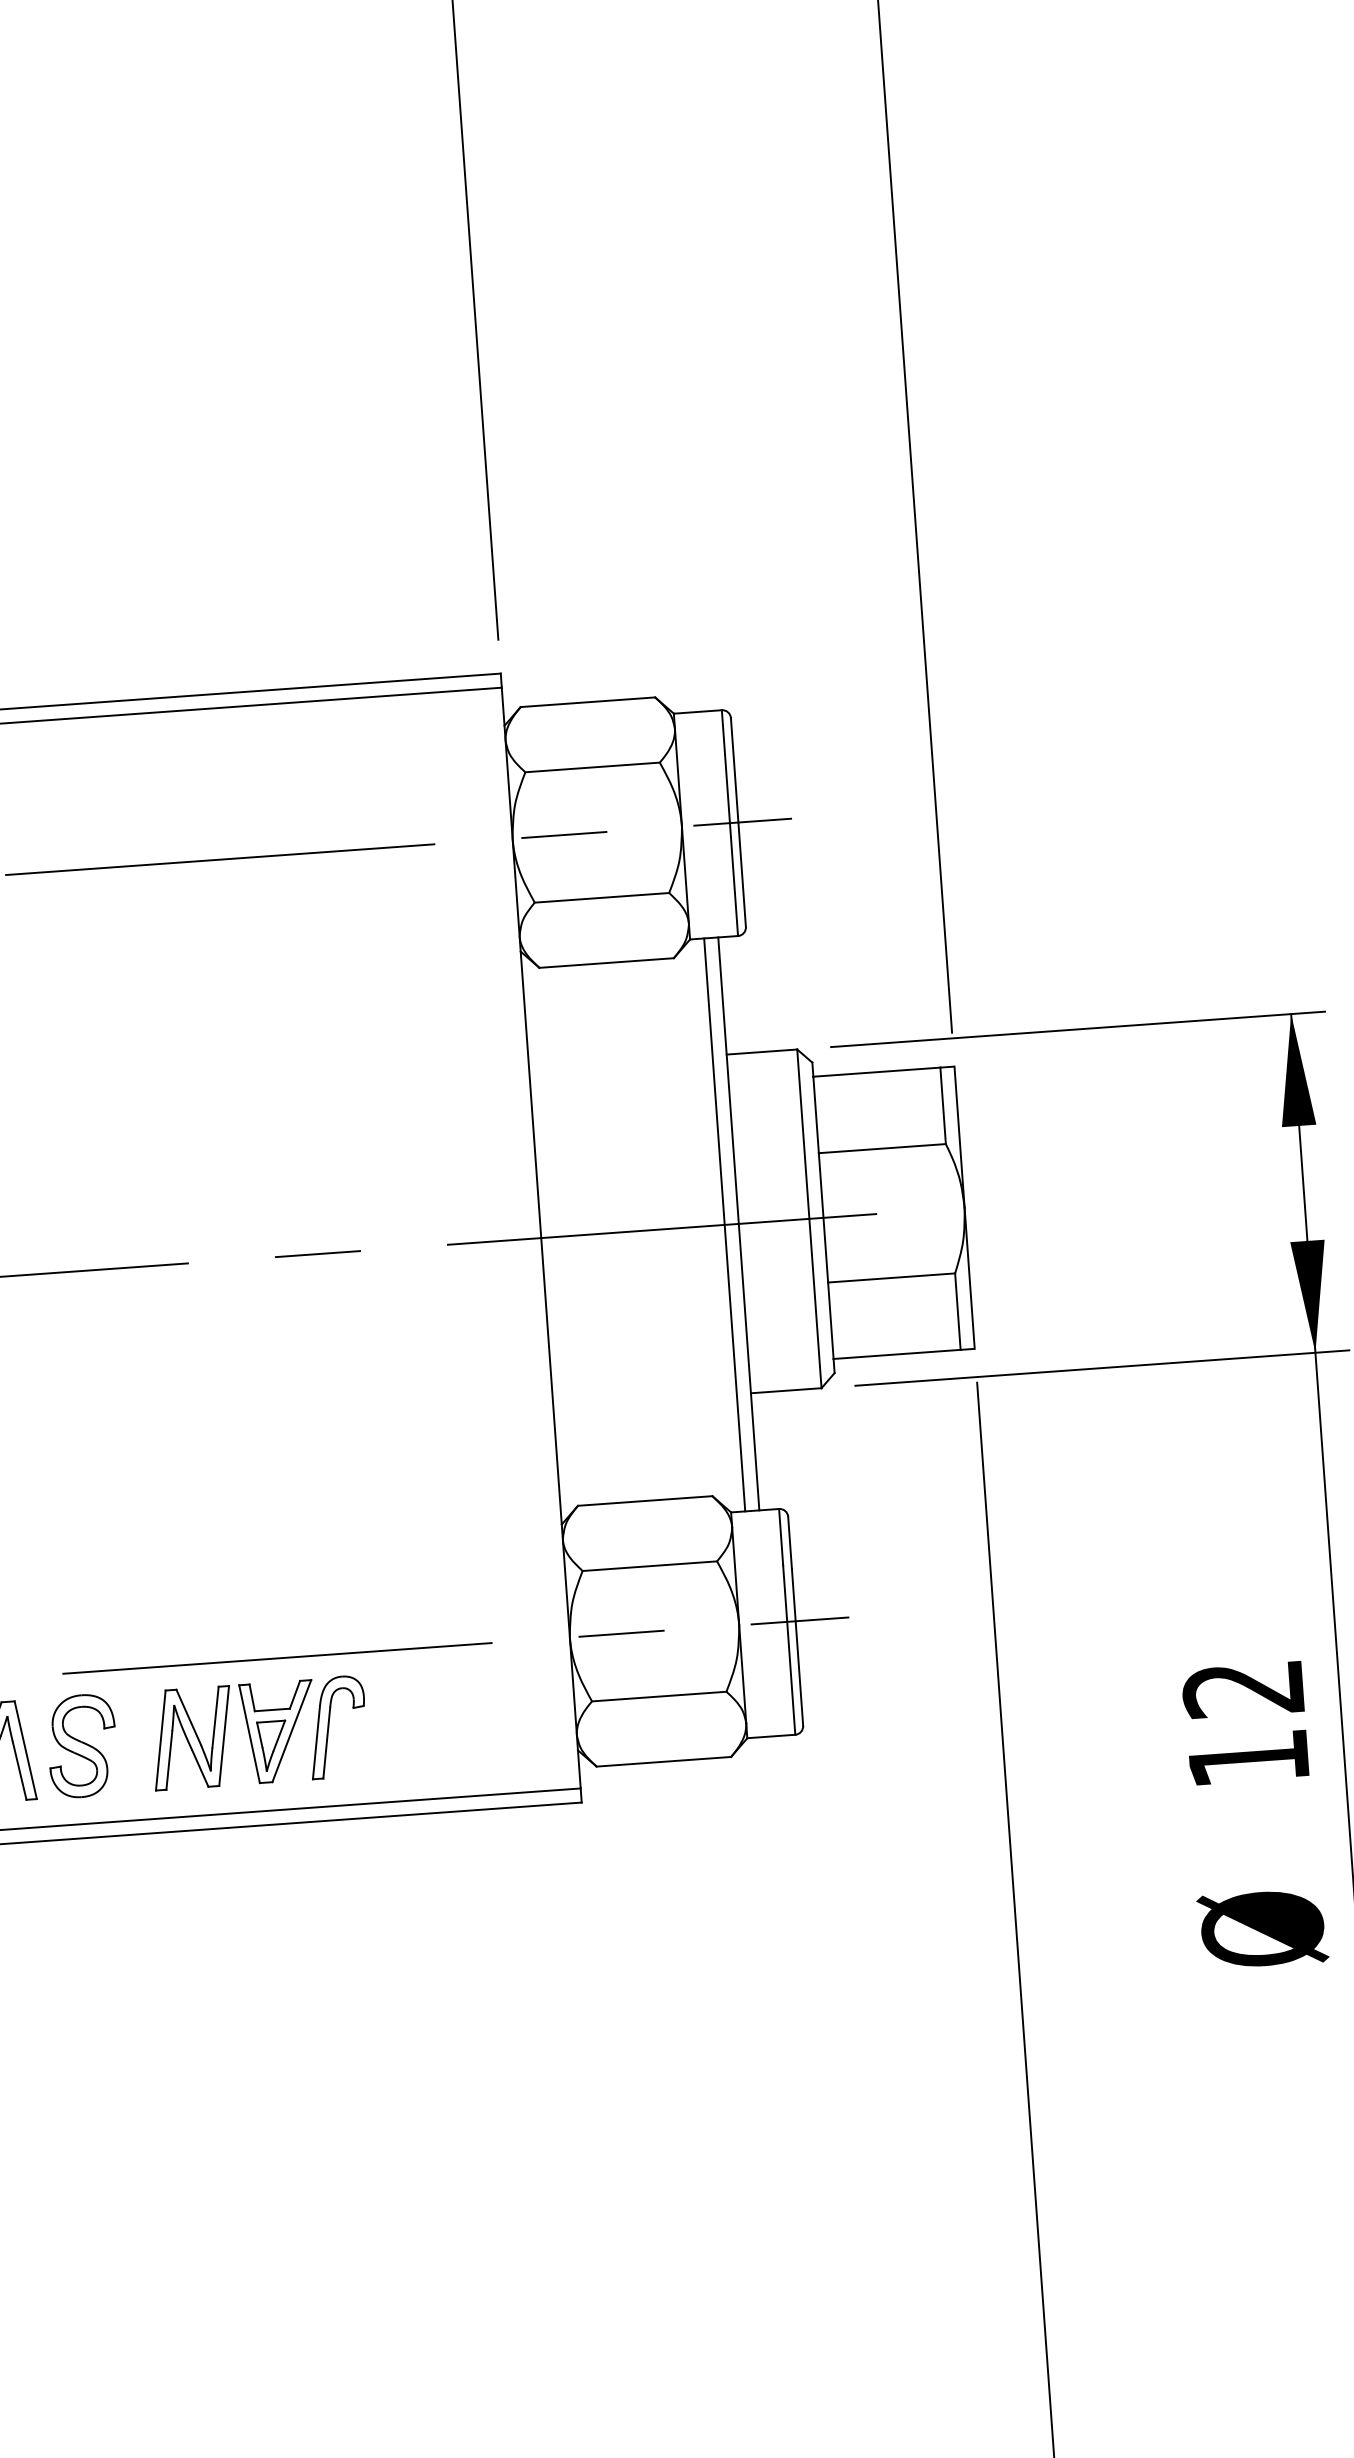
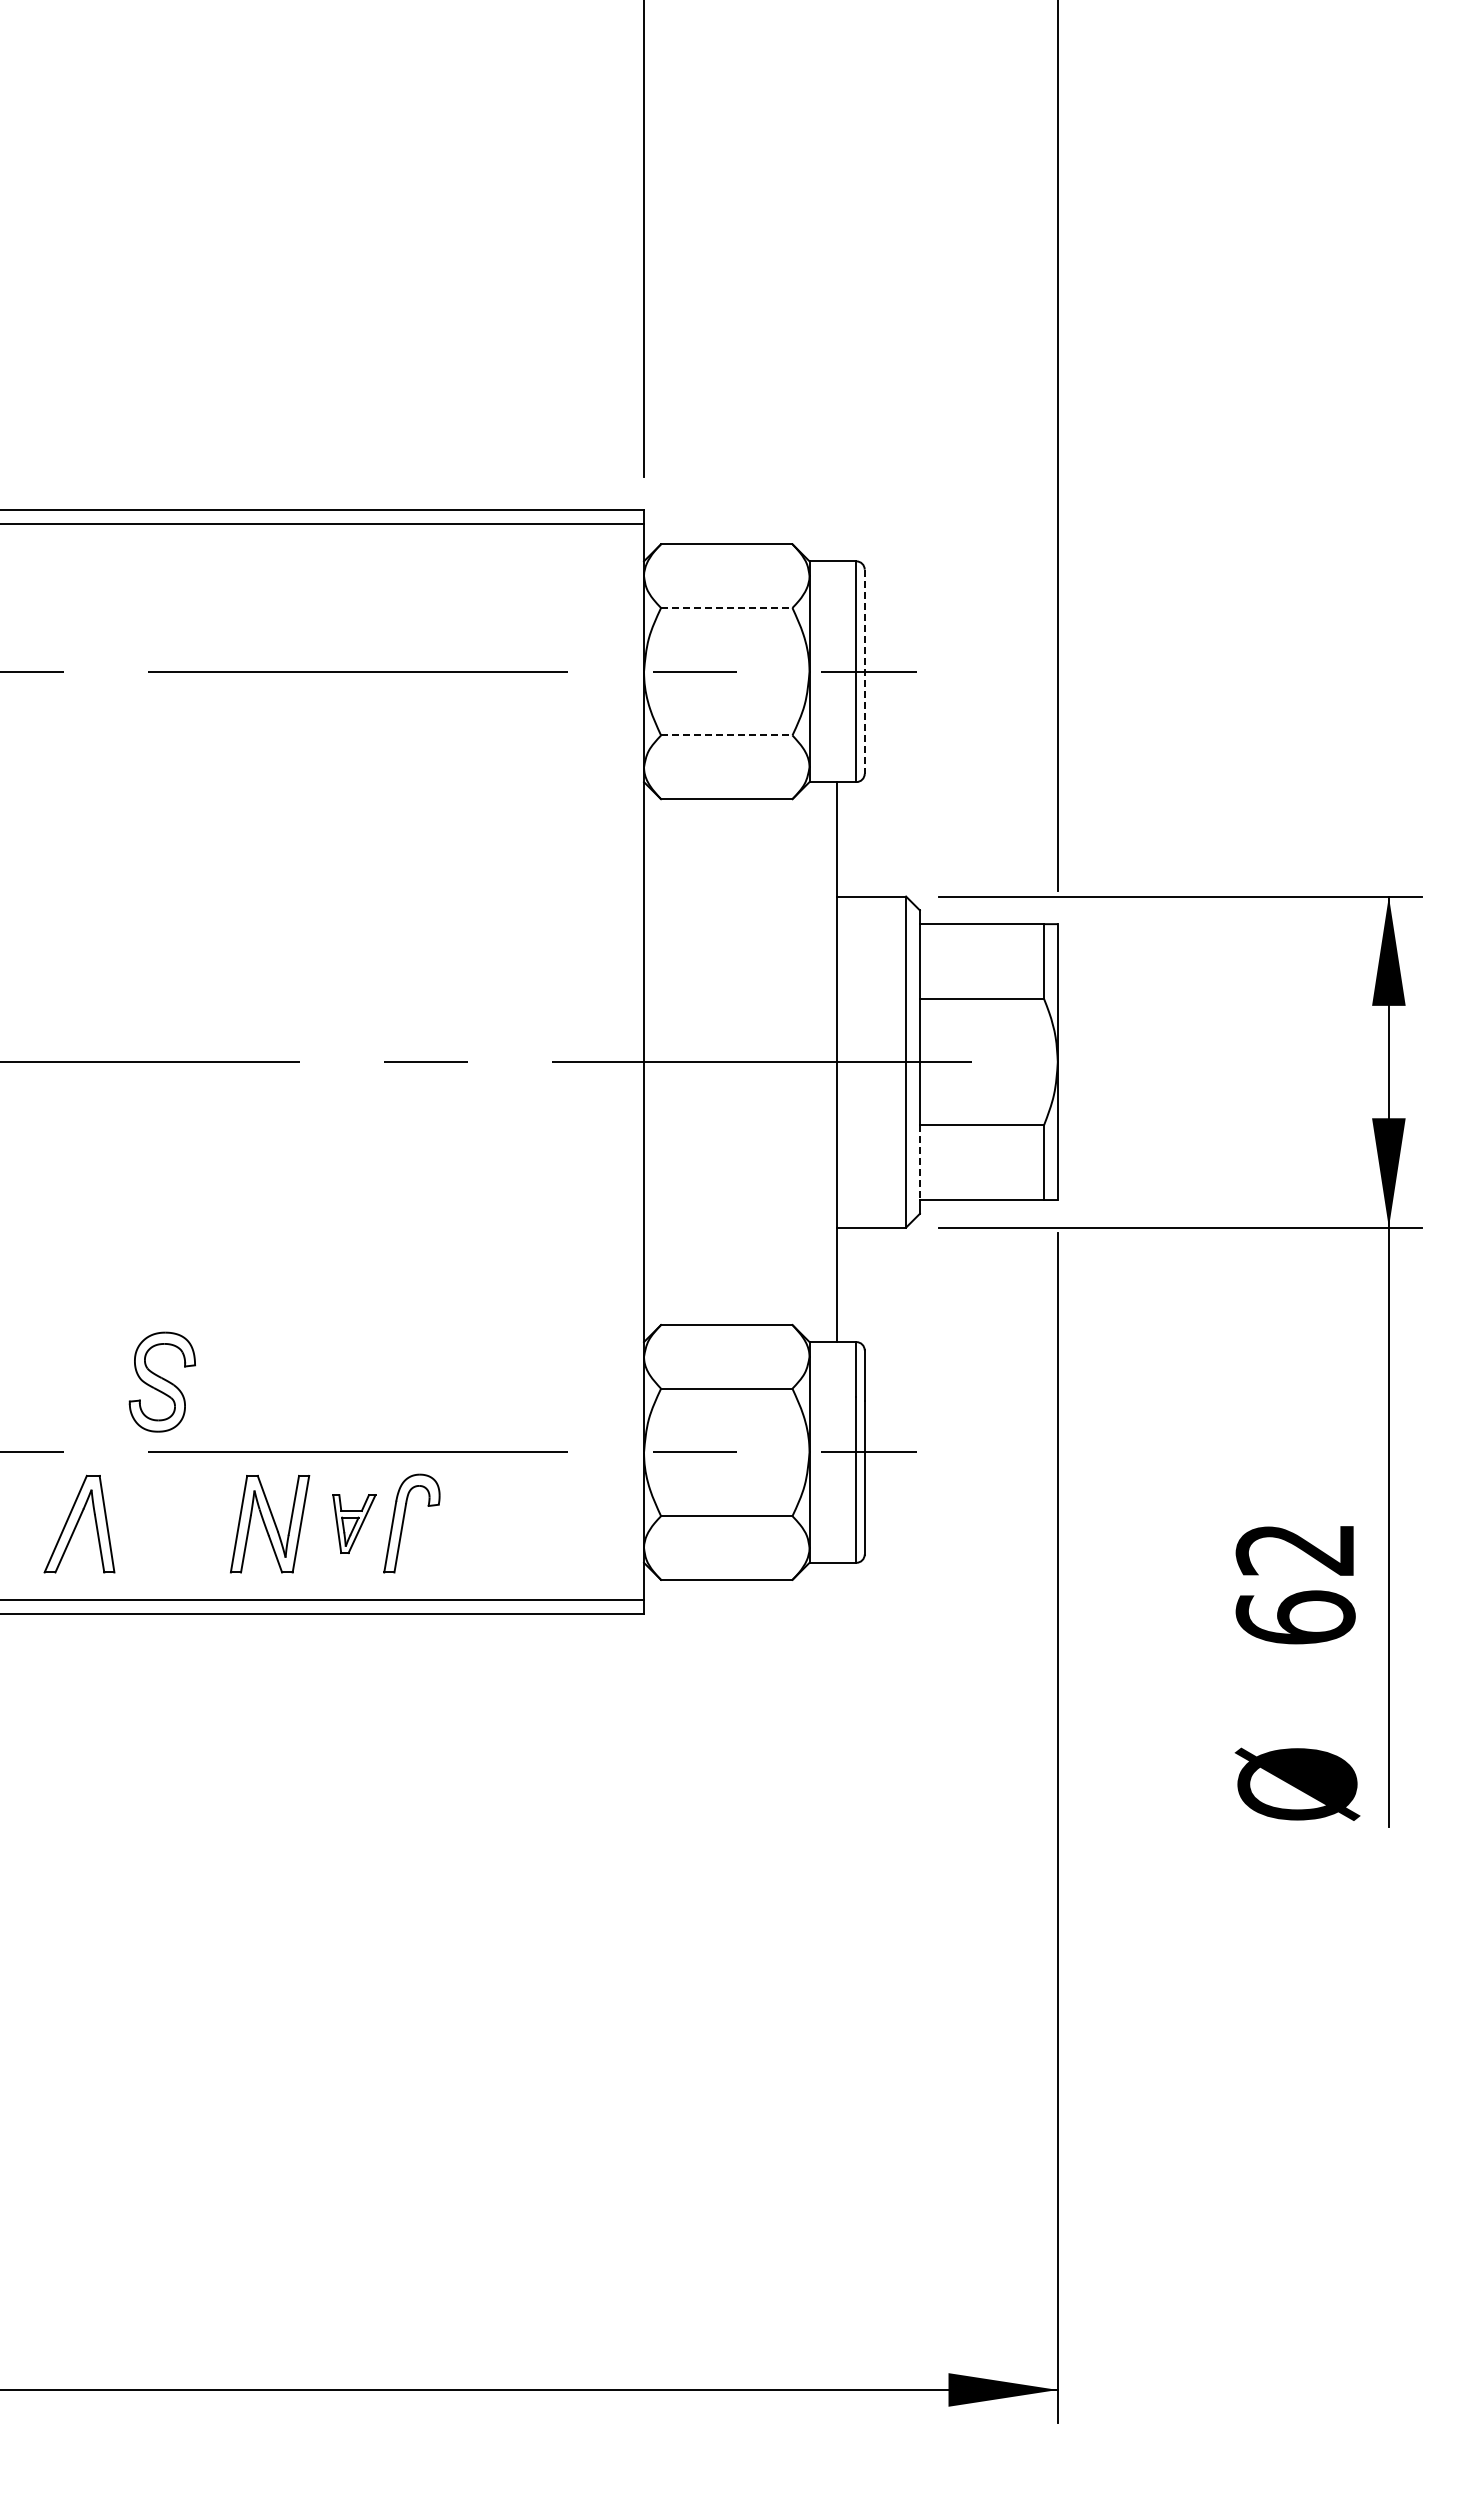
line: (592, 767) -> (726, 608), solid -> dashed
line: (738, 823) -> (864, 672), solid -> dashed
line: (601, 897) -> (726, 735), solid -> dashed
line: (724, 1225) -> (823, 1062), removed
line: (830, 1321) -> (919, 1163), solid -> dashed
part: (278, 1731) -> (354, 1523), size x0.6
part: (81, 1745) -> (161, 1381), moved
text: (1248, 1758) -> (1295, 1617), 12 -> 62

